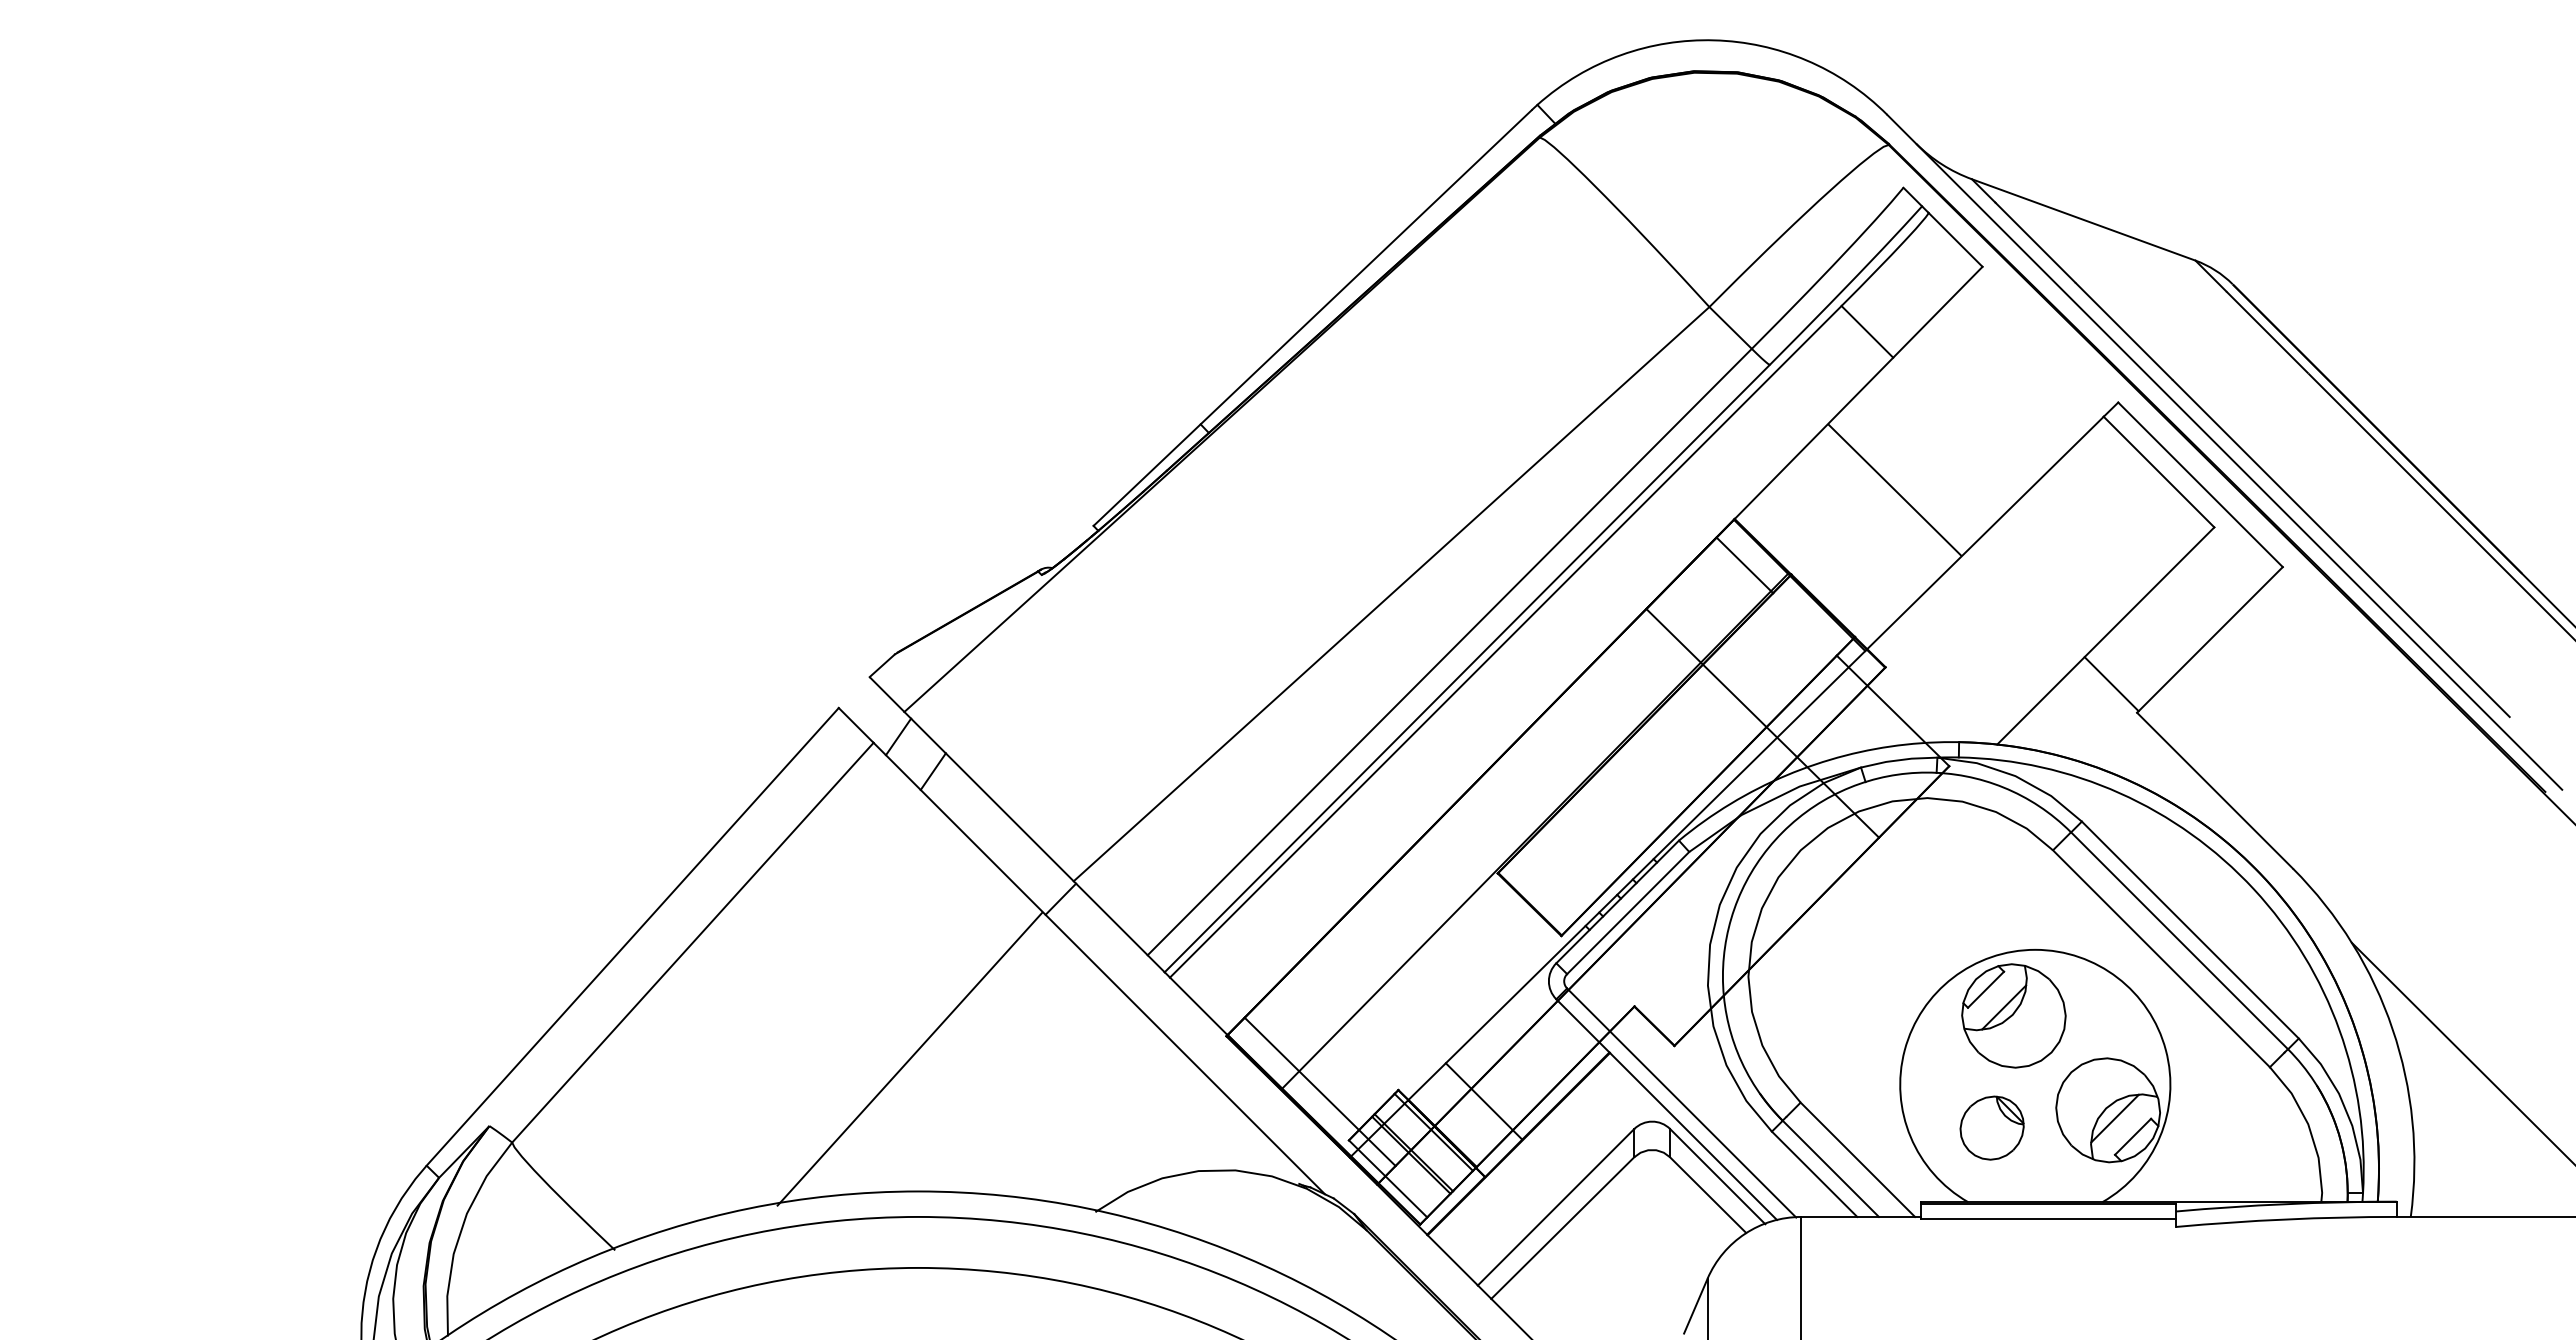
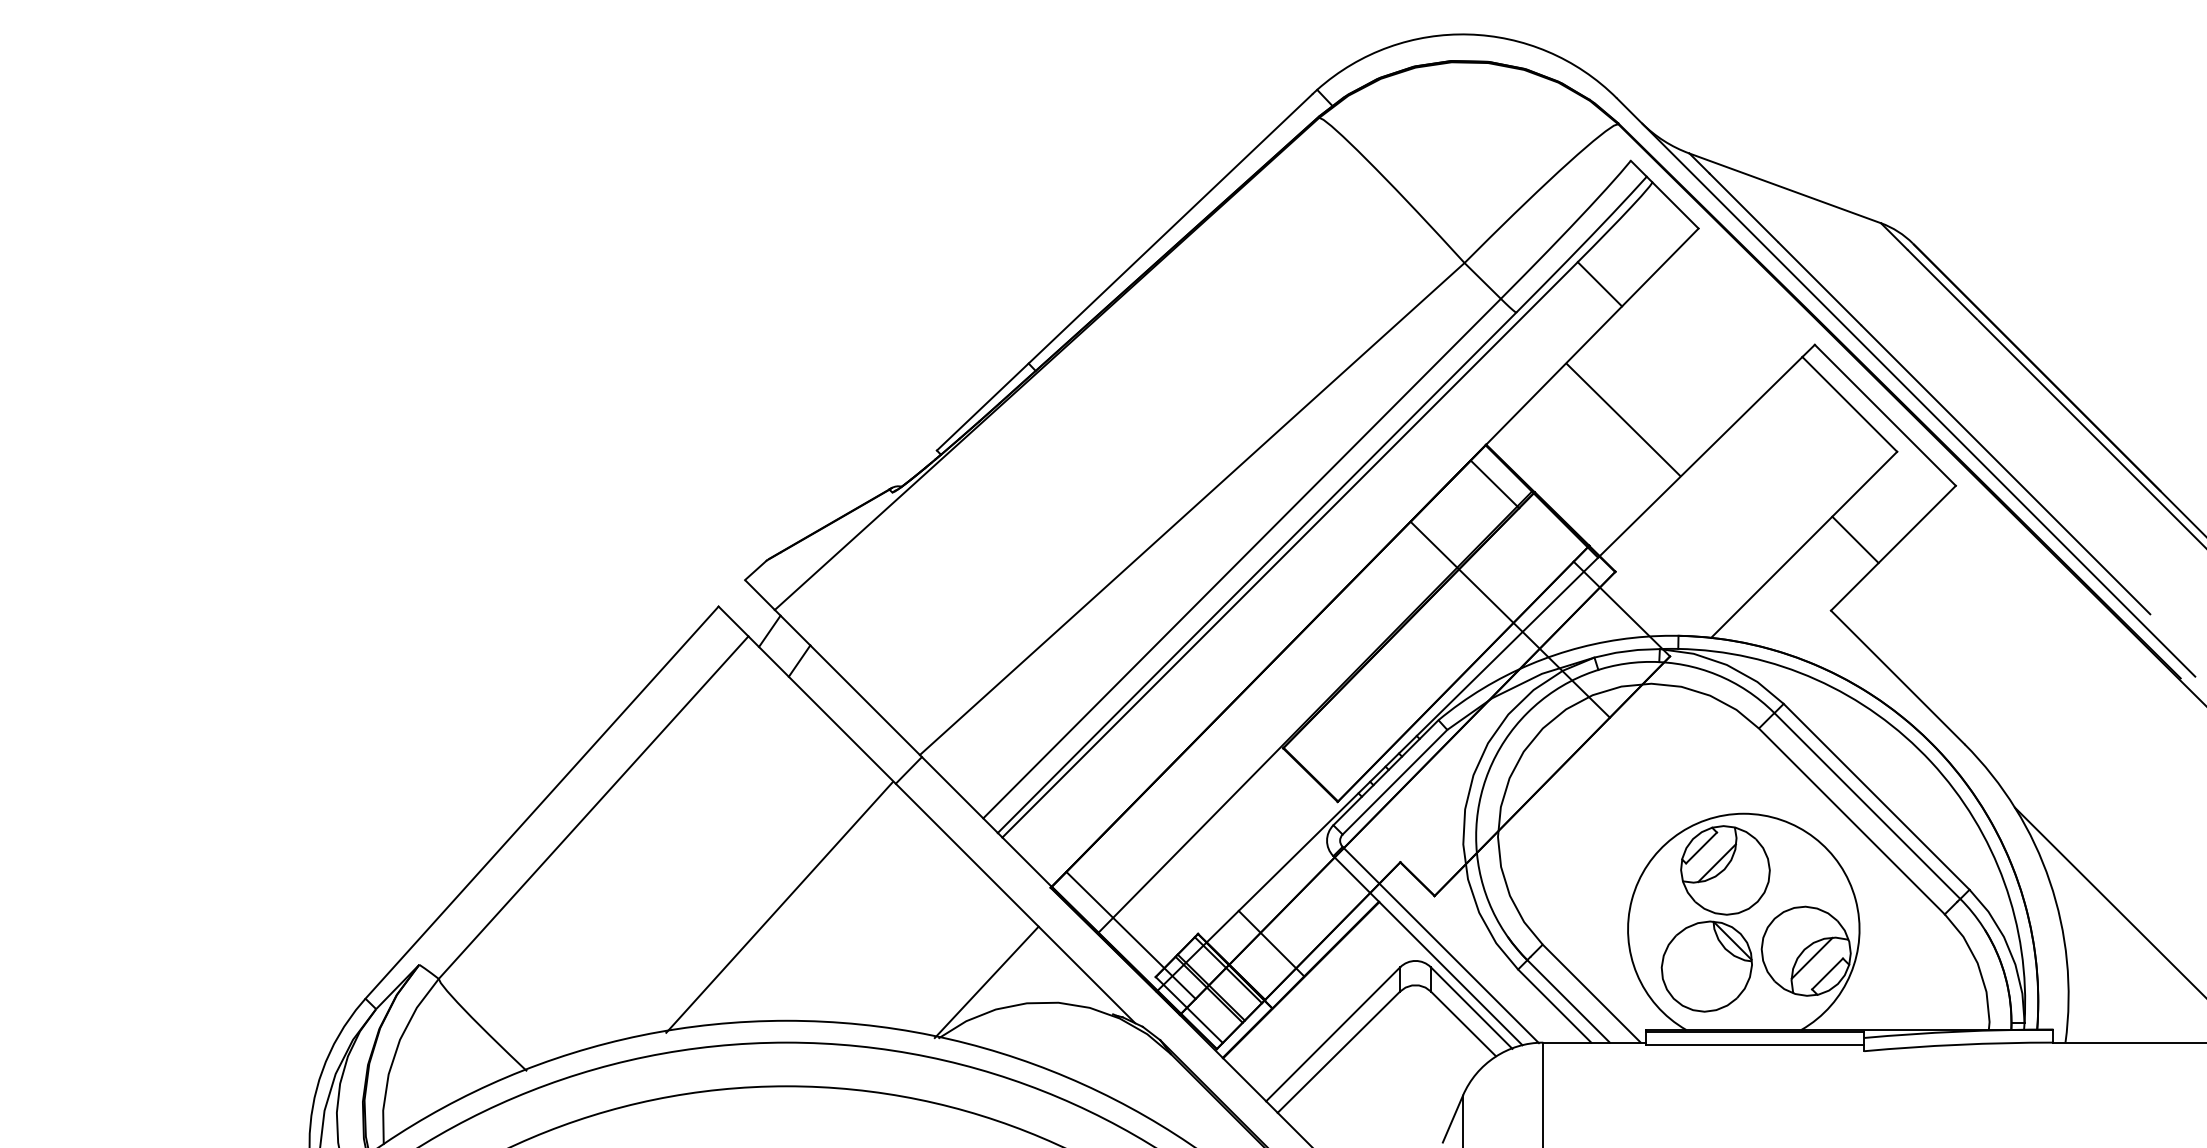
line: (2111, 684) -> (1855, 540), moved
part: (1991, 1127) -> (1706, 965), size x1.67
line: (1151, 1146) -> (986, 982), added

